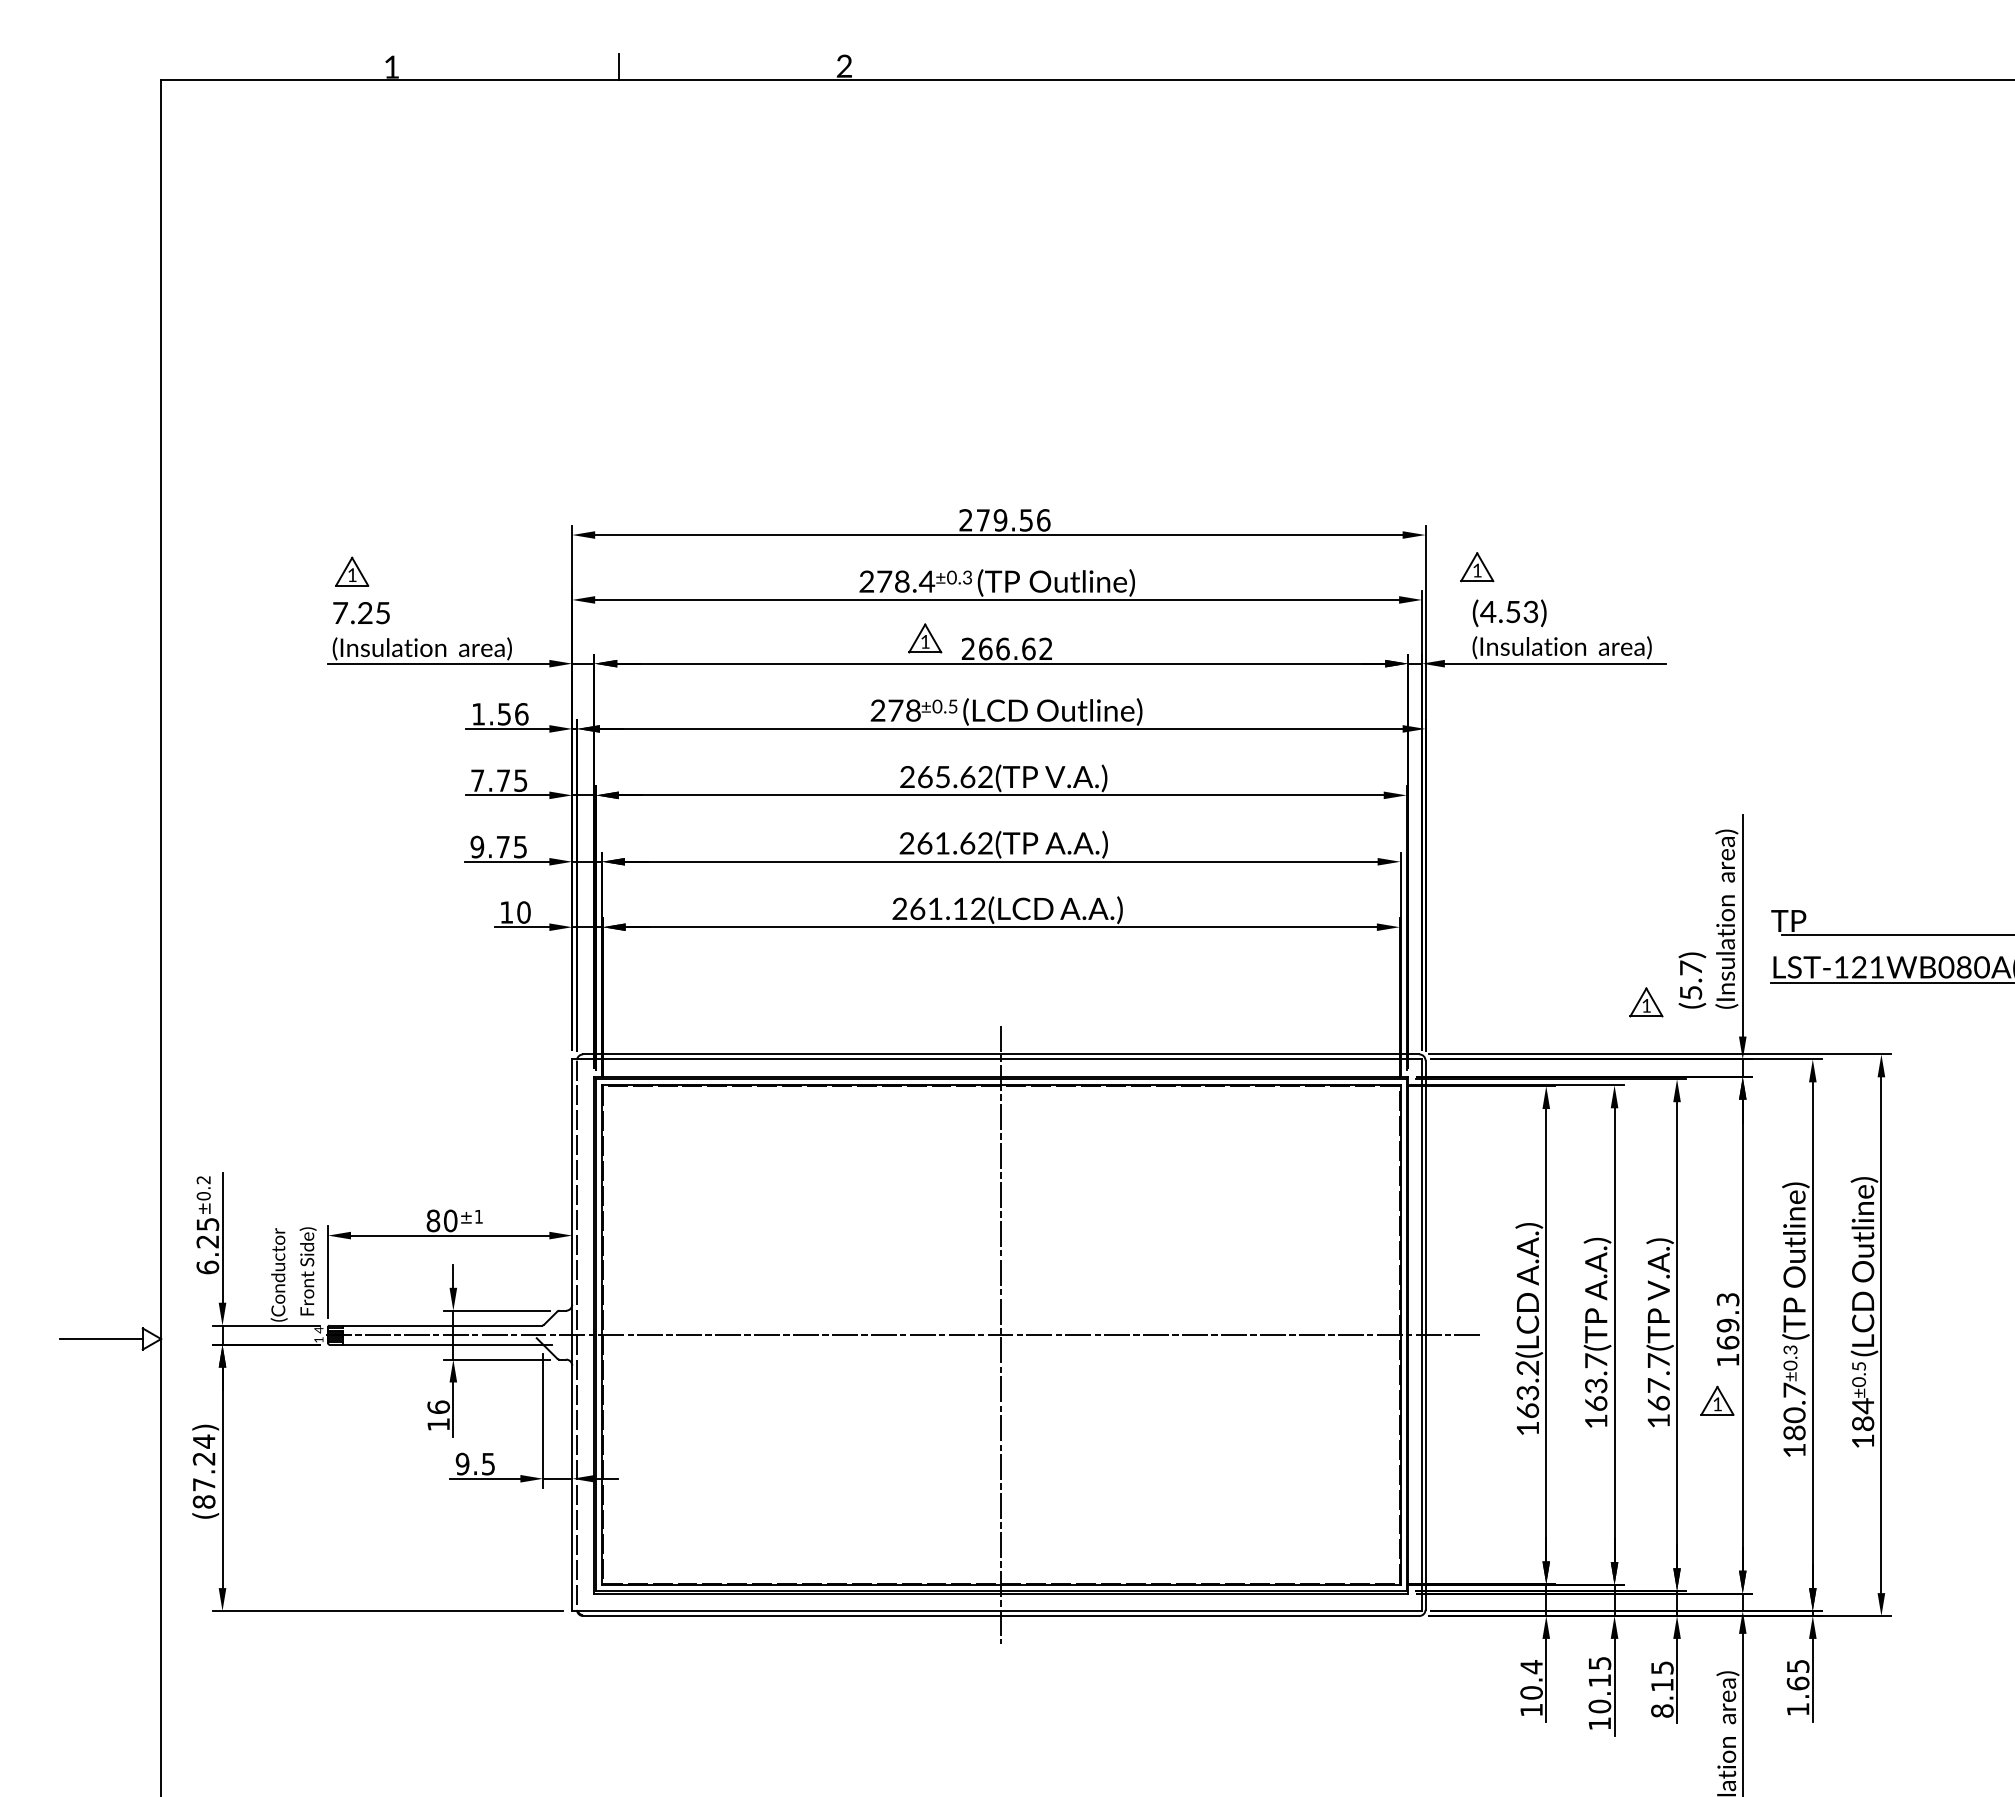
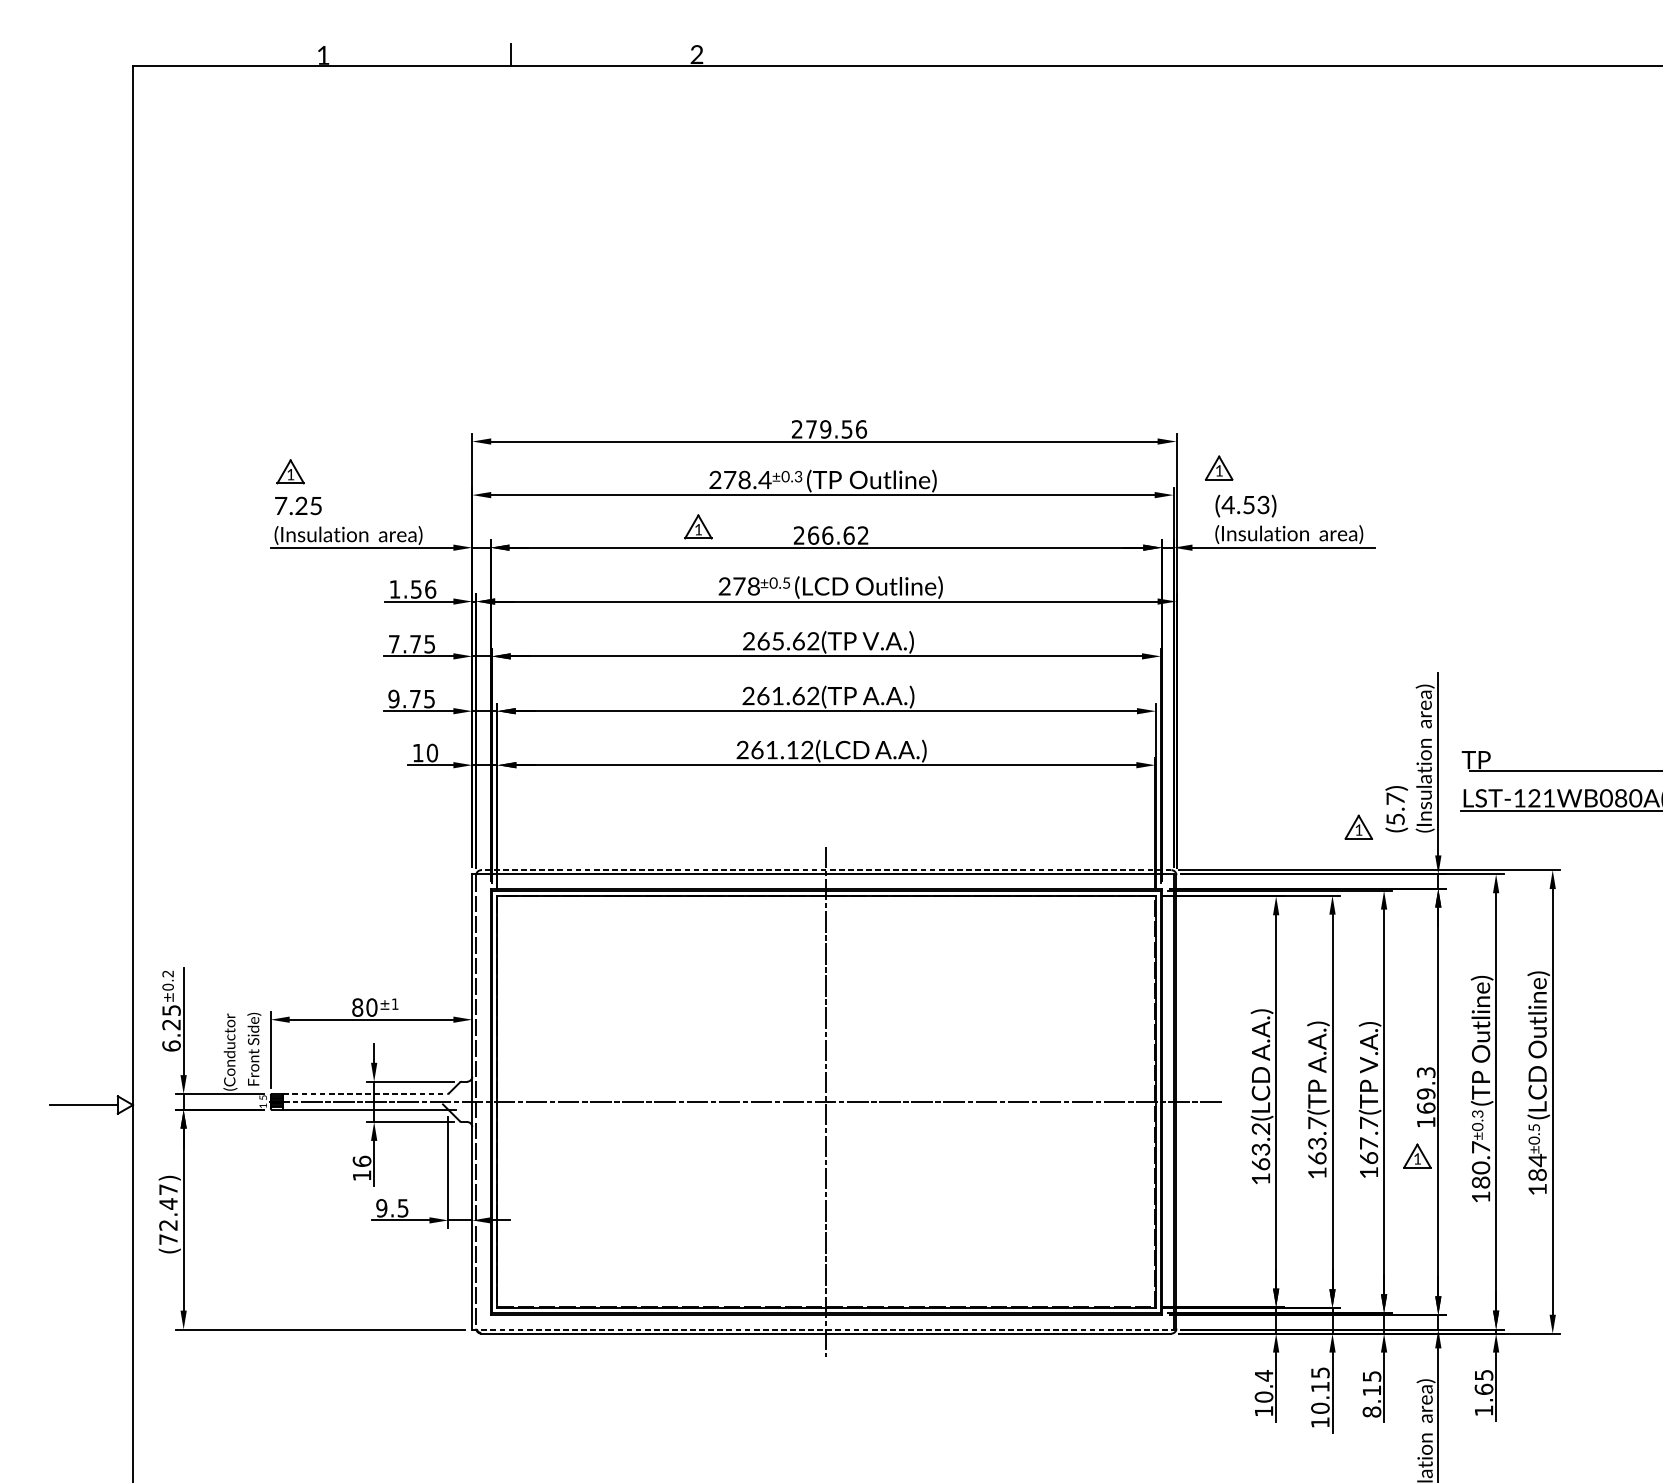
part: (925, 638) -> (698, 526), moved
line: (1000, 1054) -> (825, 870), solid -> dashed
line: (443, 1325) -> (366, 1093), solid -> dashed
text: (318, 1330) -> (262, 1098), 4 -> 5
text: (203, 1471) -> (167, 1214), (87.24) -> (72.47)
line: (997, 1610) -> (823, 1329), solid -> dashed

